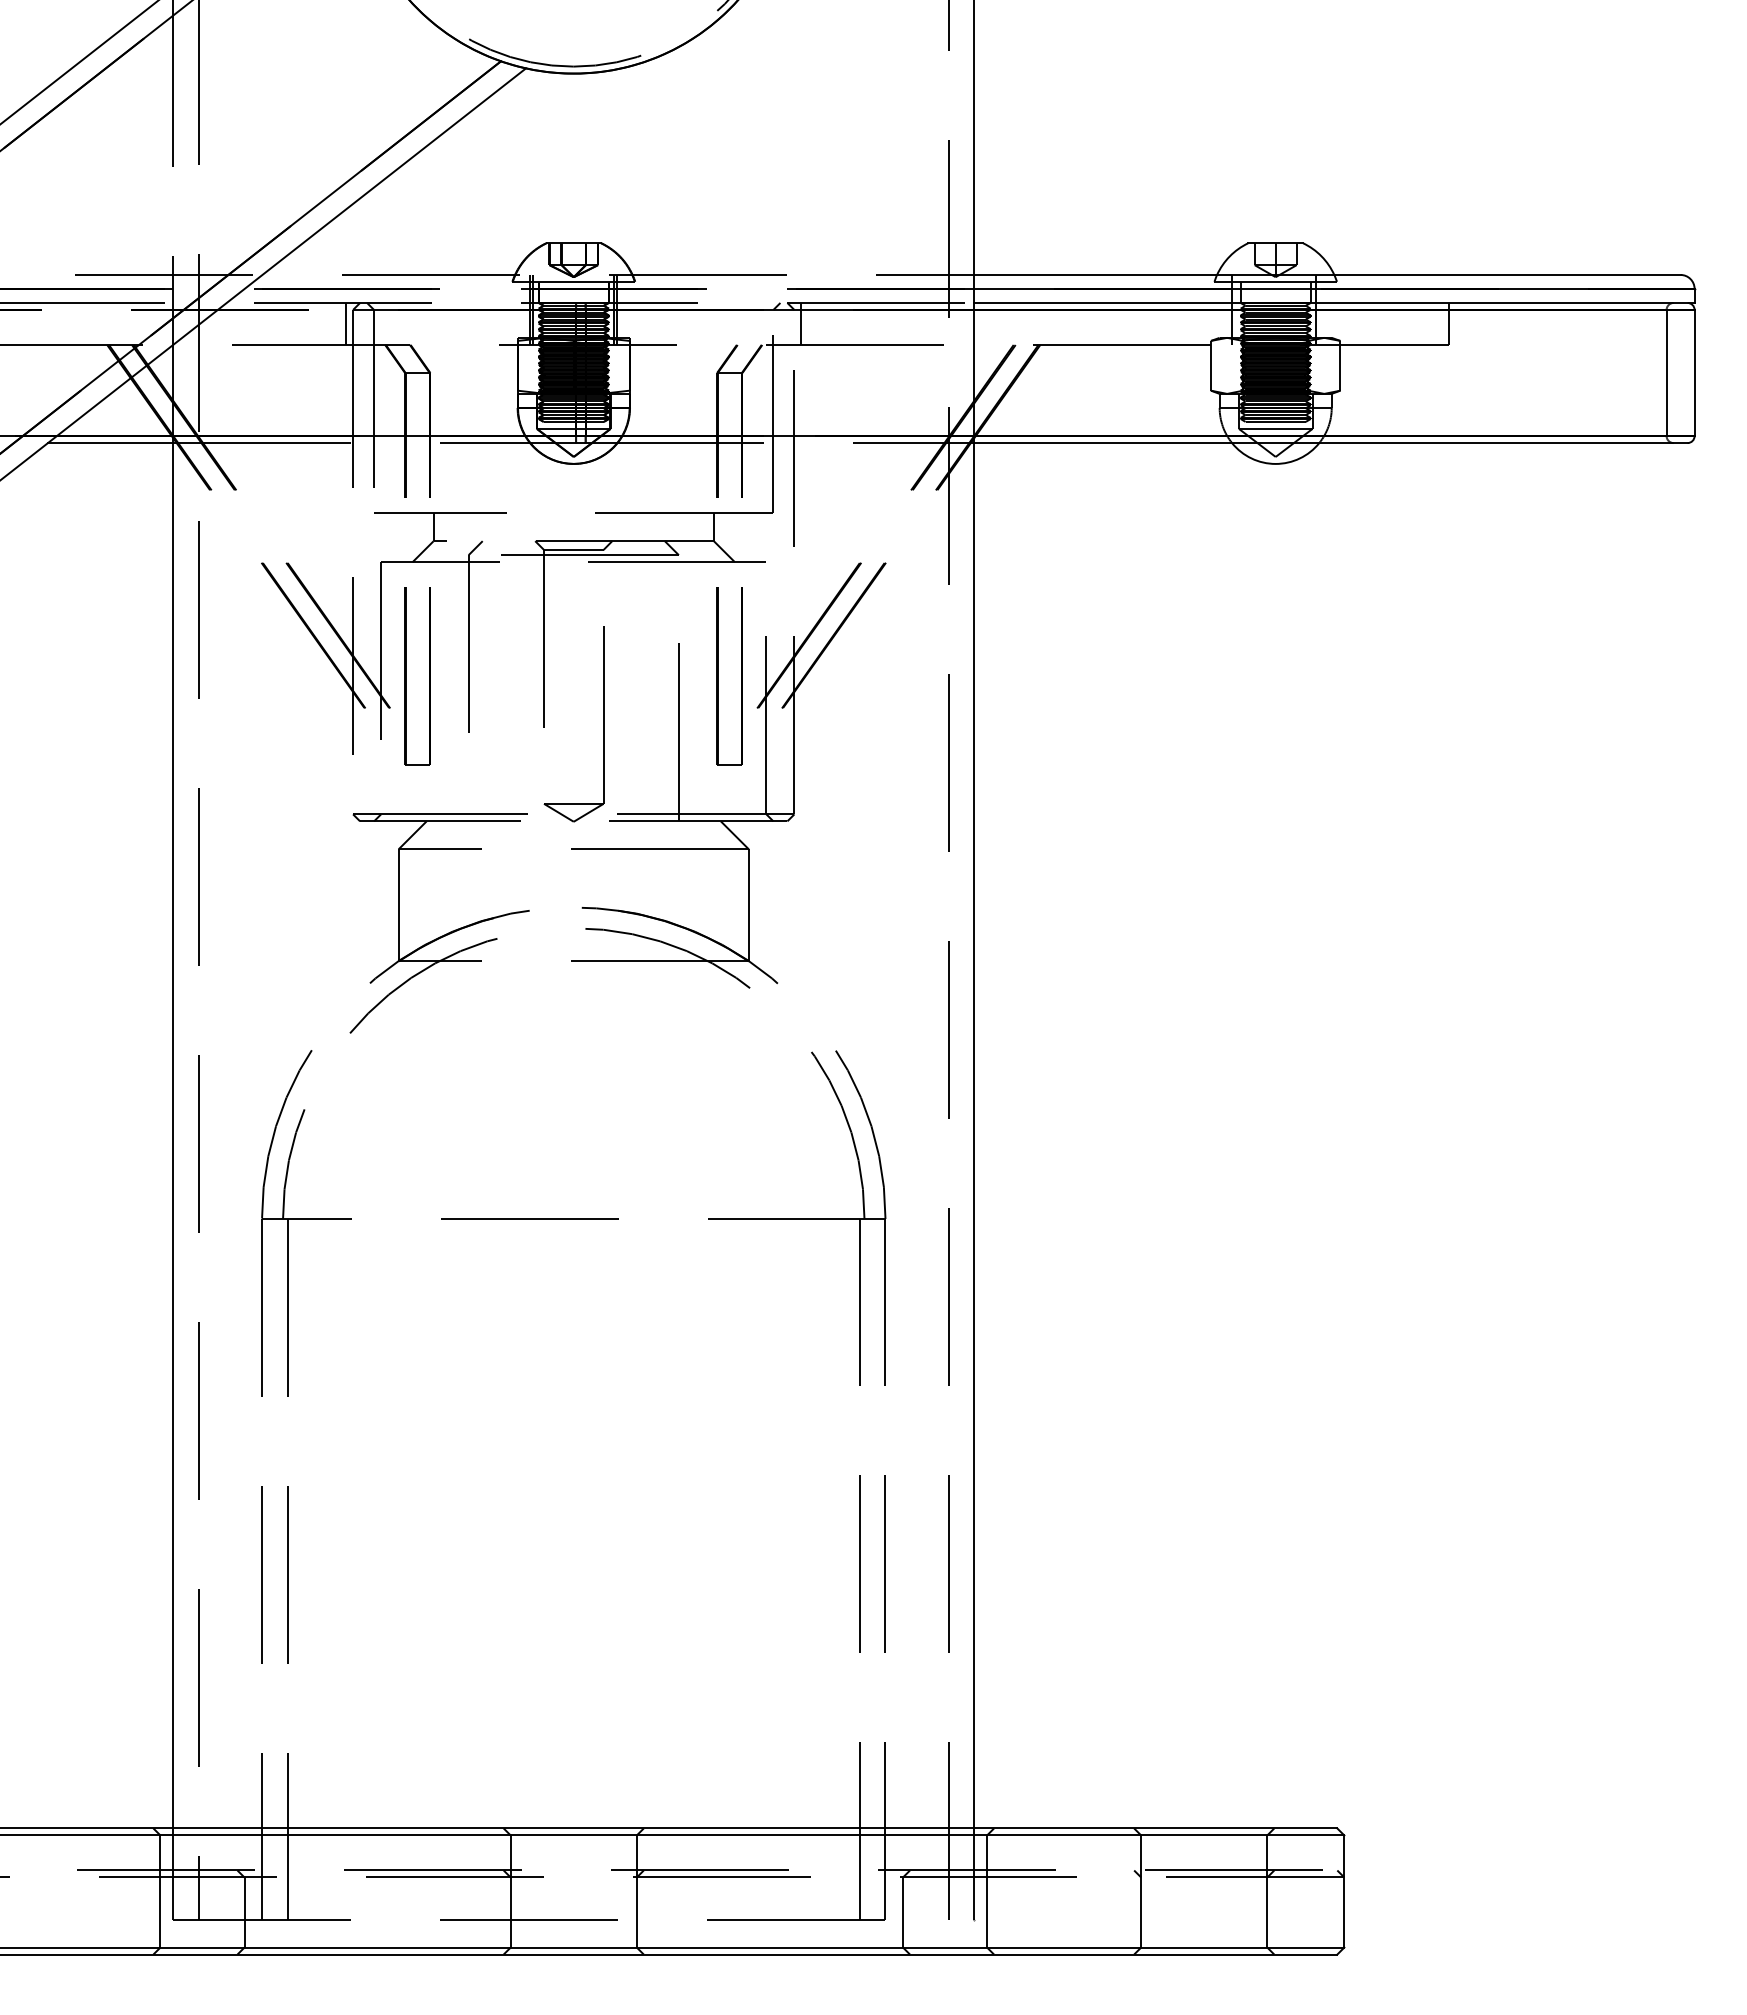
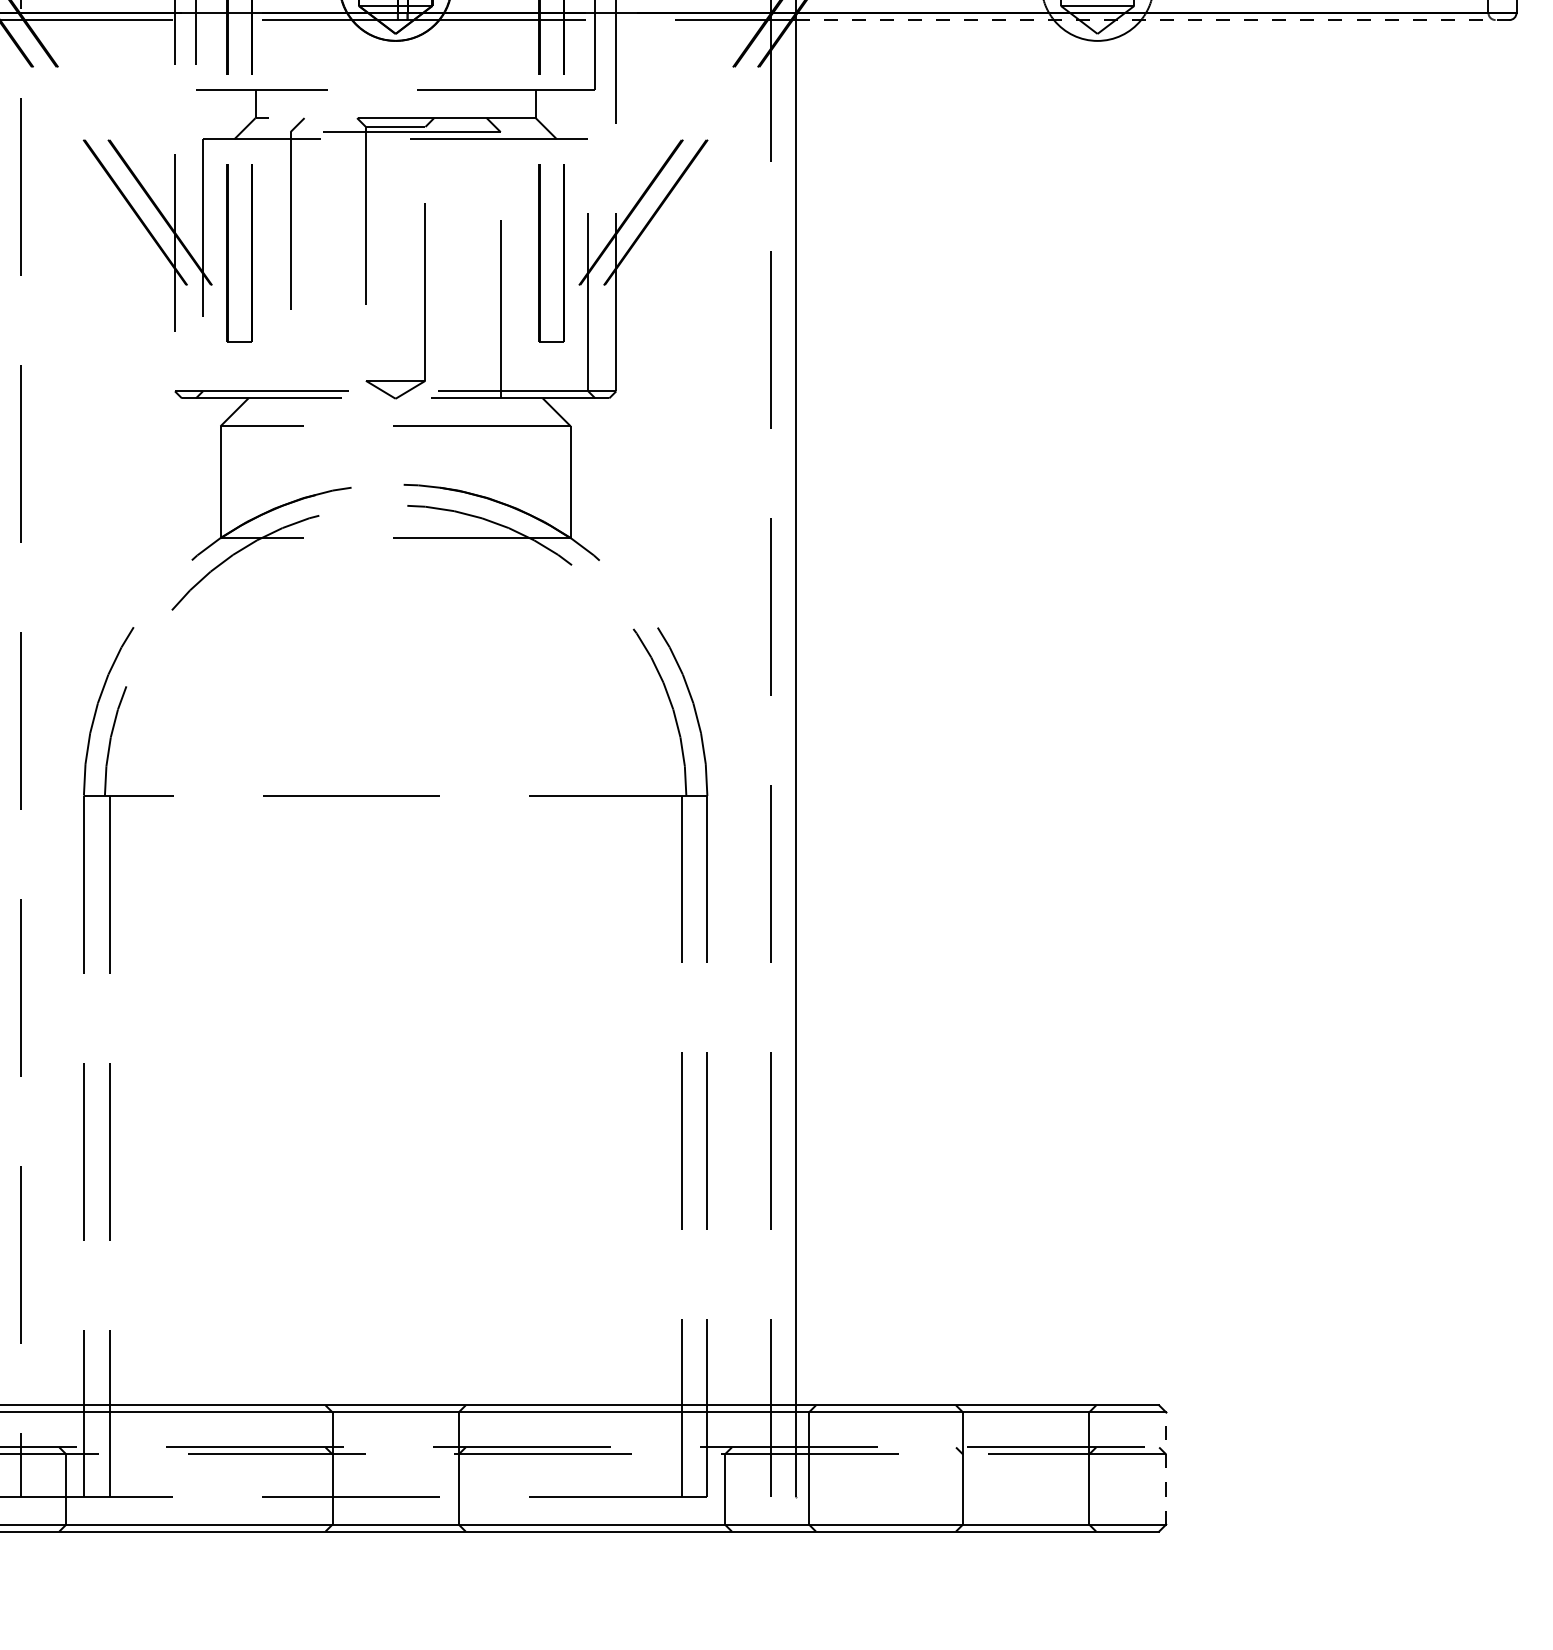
line: (1330, 443) -> (1152, 20), solid -> dashed
line: (1344, 1891) -> (1166, 1468), solid -> dashed

